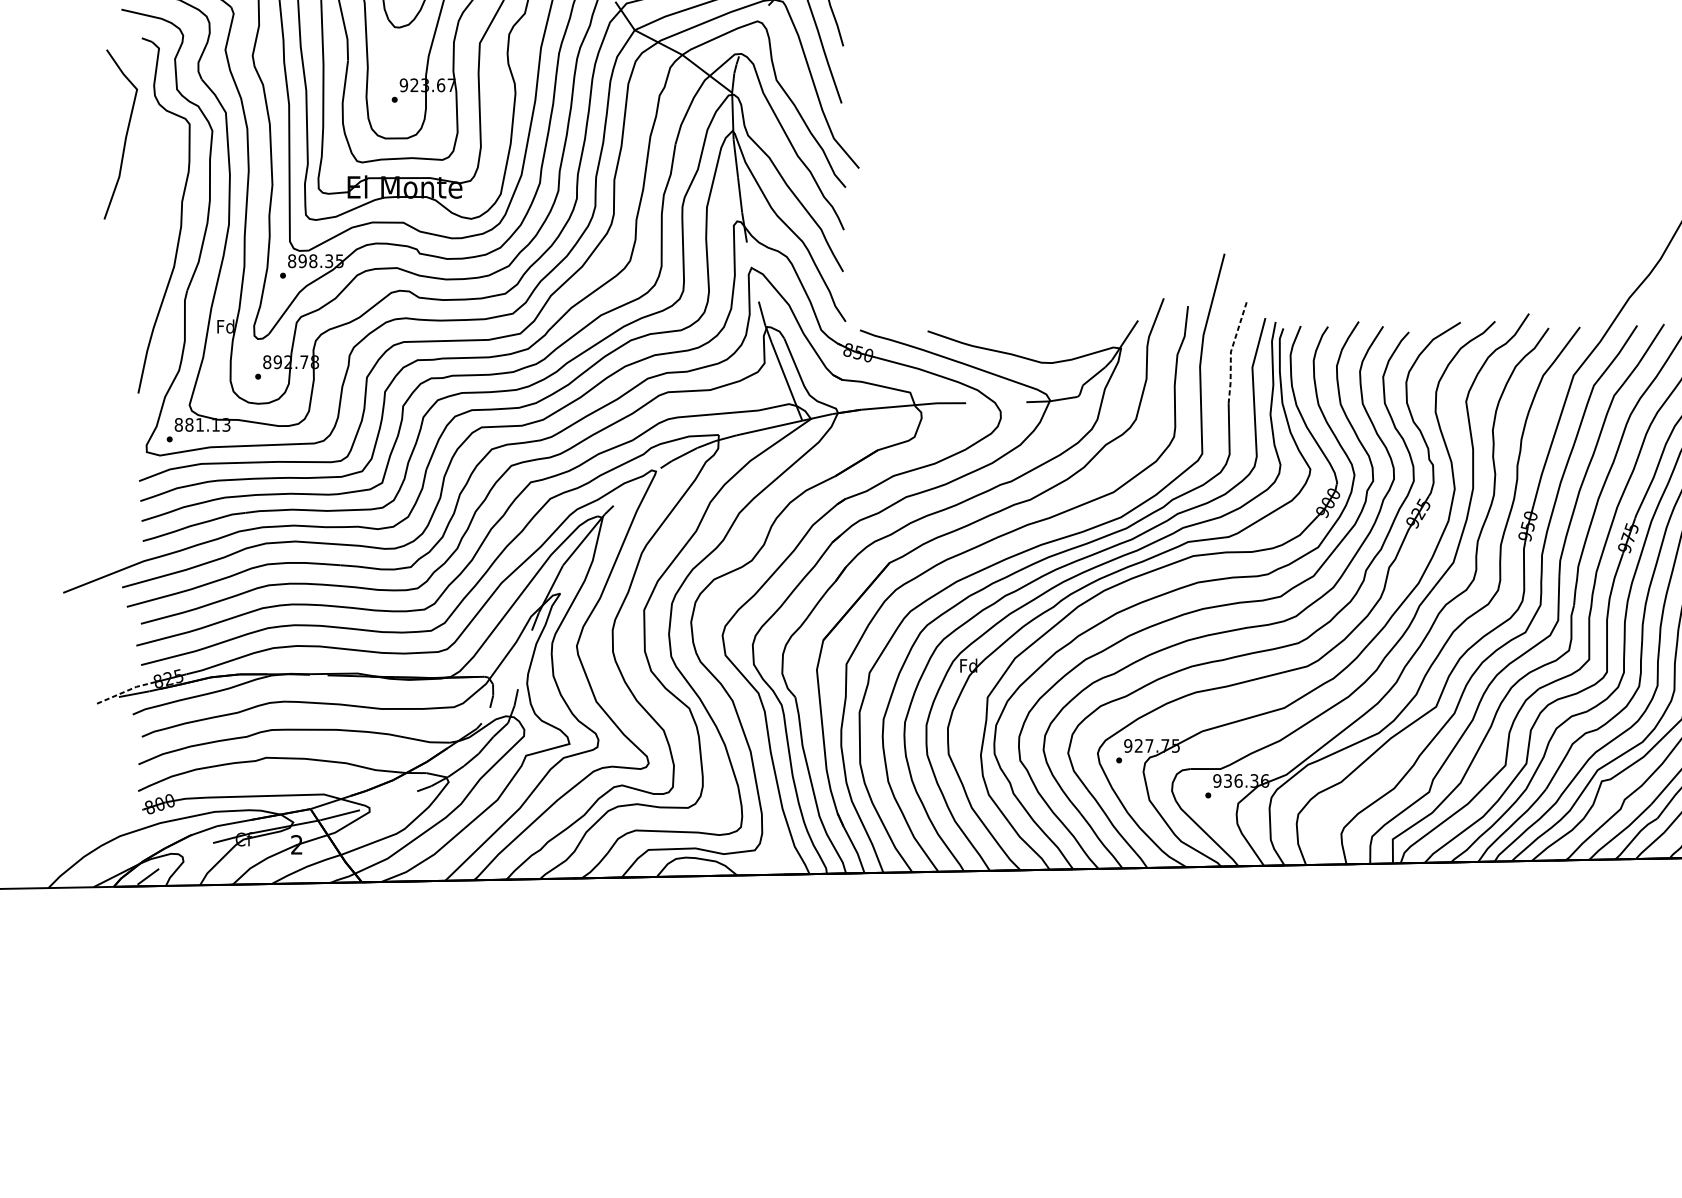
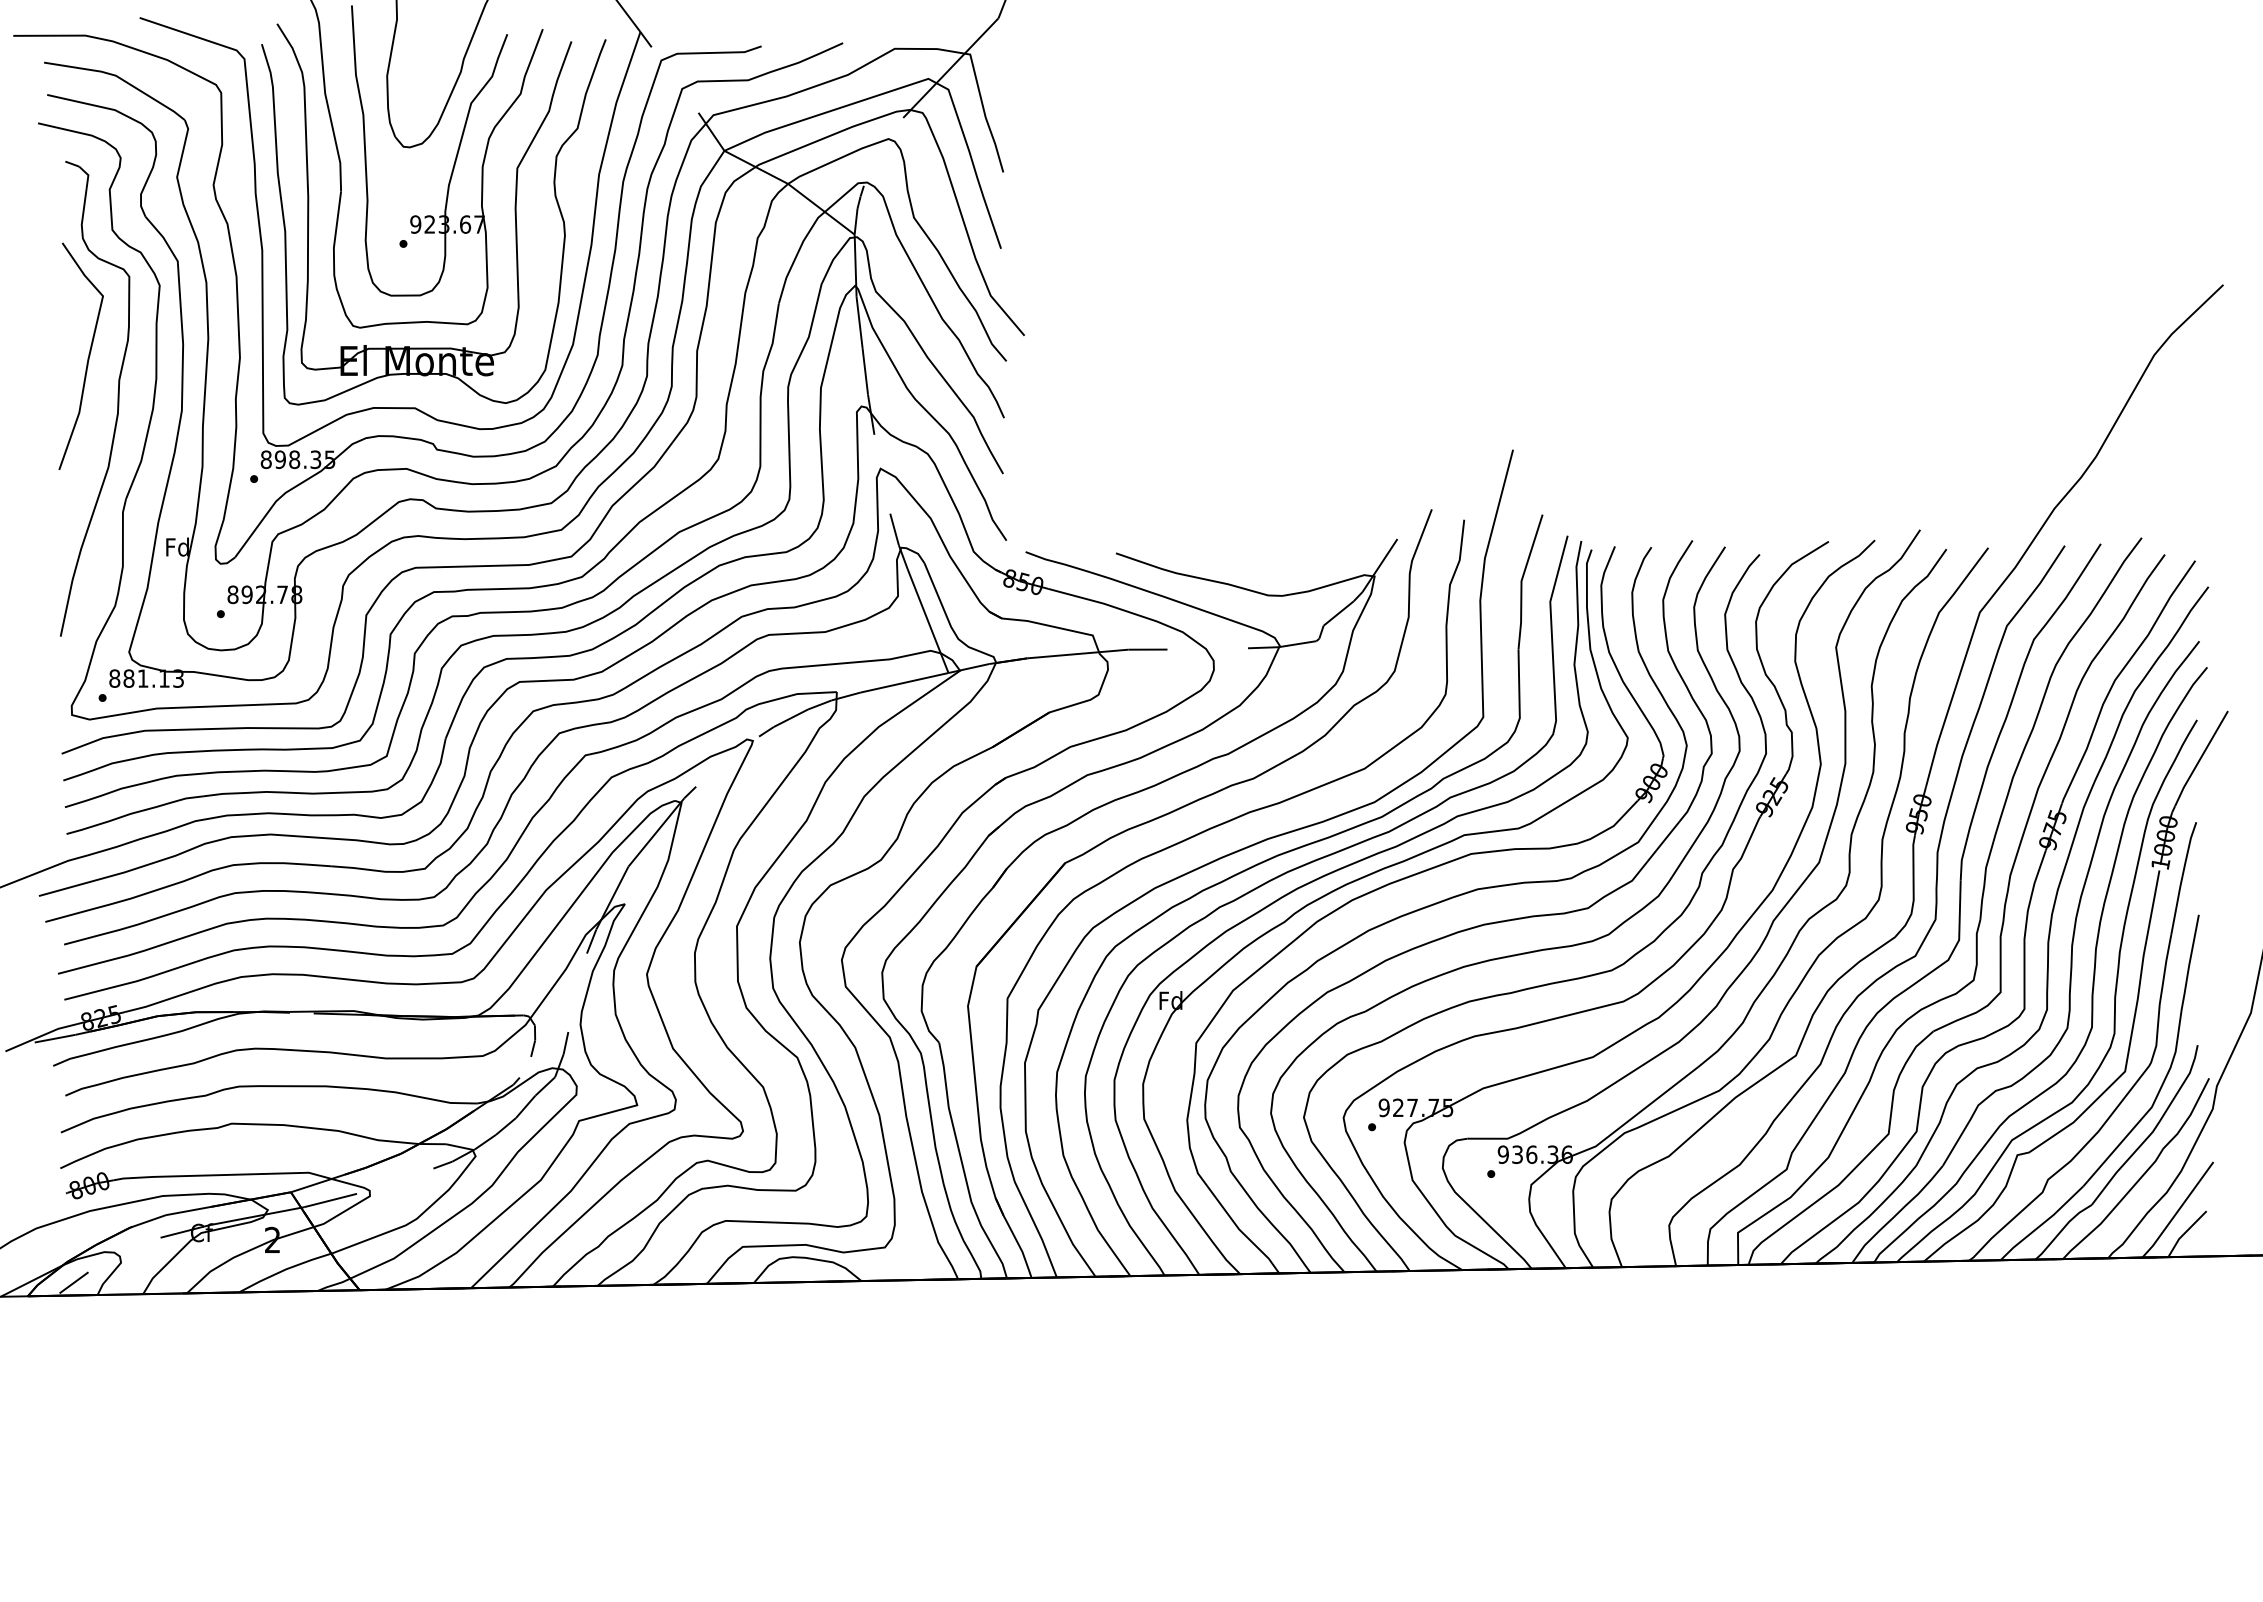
curve: (125, 136) -> (87, 358), moved
line: (1230, 352) -> (1521, 581), dashed -> solid
line: (124, 691) -> (41, 1035), dashed -> solid

